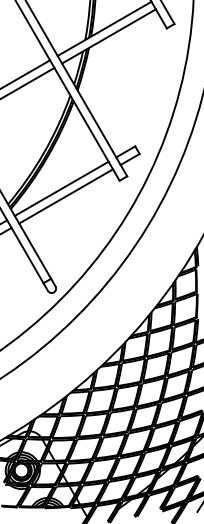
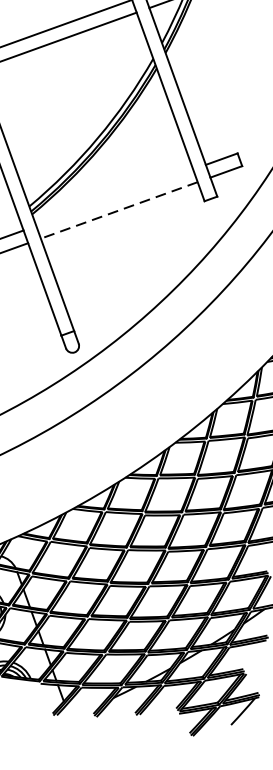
line: (61, 188) -> (114, 197), removed
line: (65, 196) -> (118, 210), solid -> dashed

